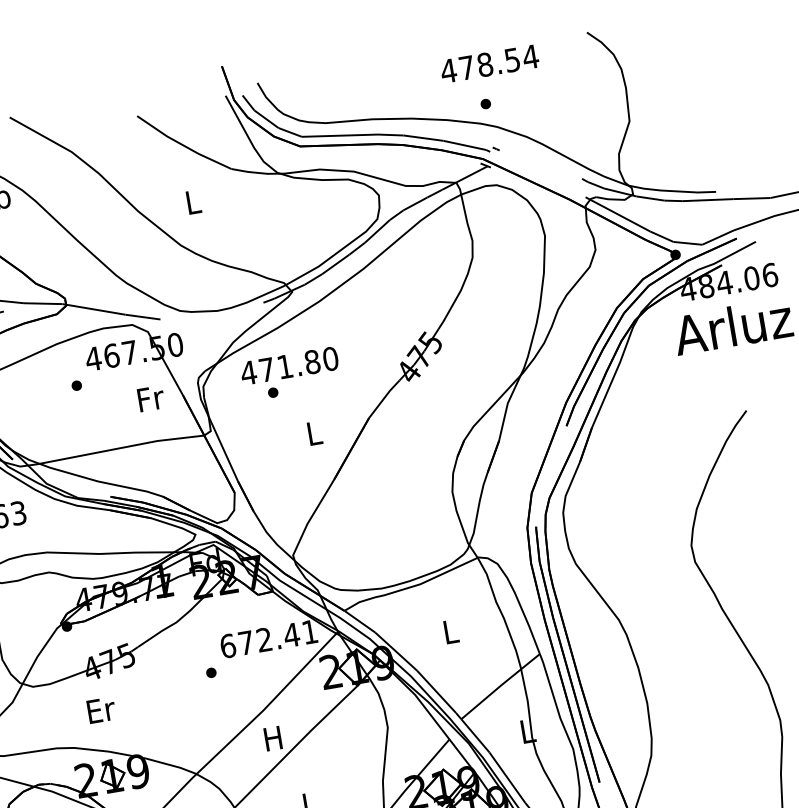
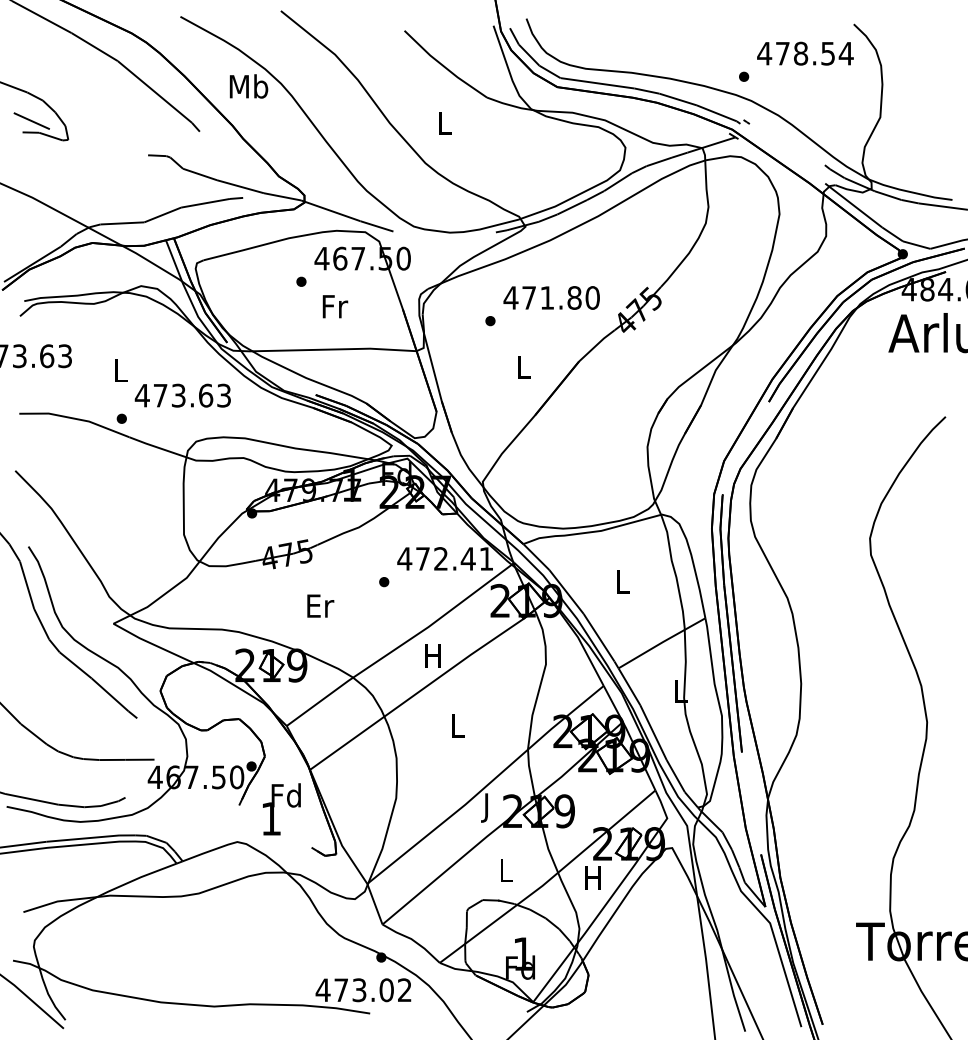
text: (489, 63) -> (805, 53), moved
text: (289, 365) -> (551, 297), moved
text: (151, 398) -> (335, 306), moved
text: (227, 645) -> (404, 558), 672.41 -> 472.41
text: (101, 709) -> (320, 605), moved

